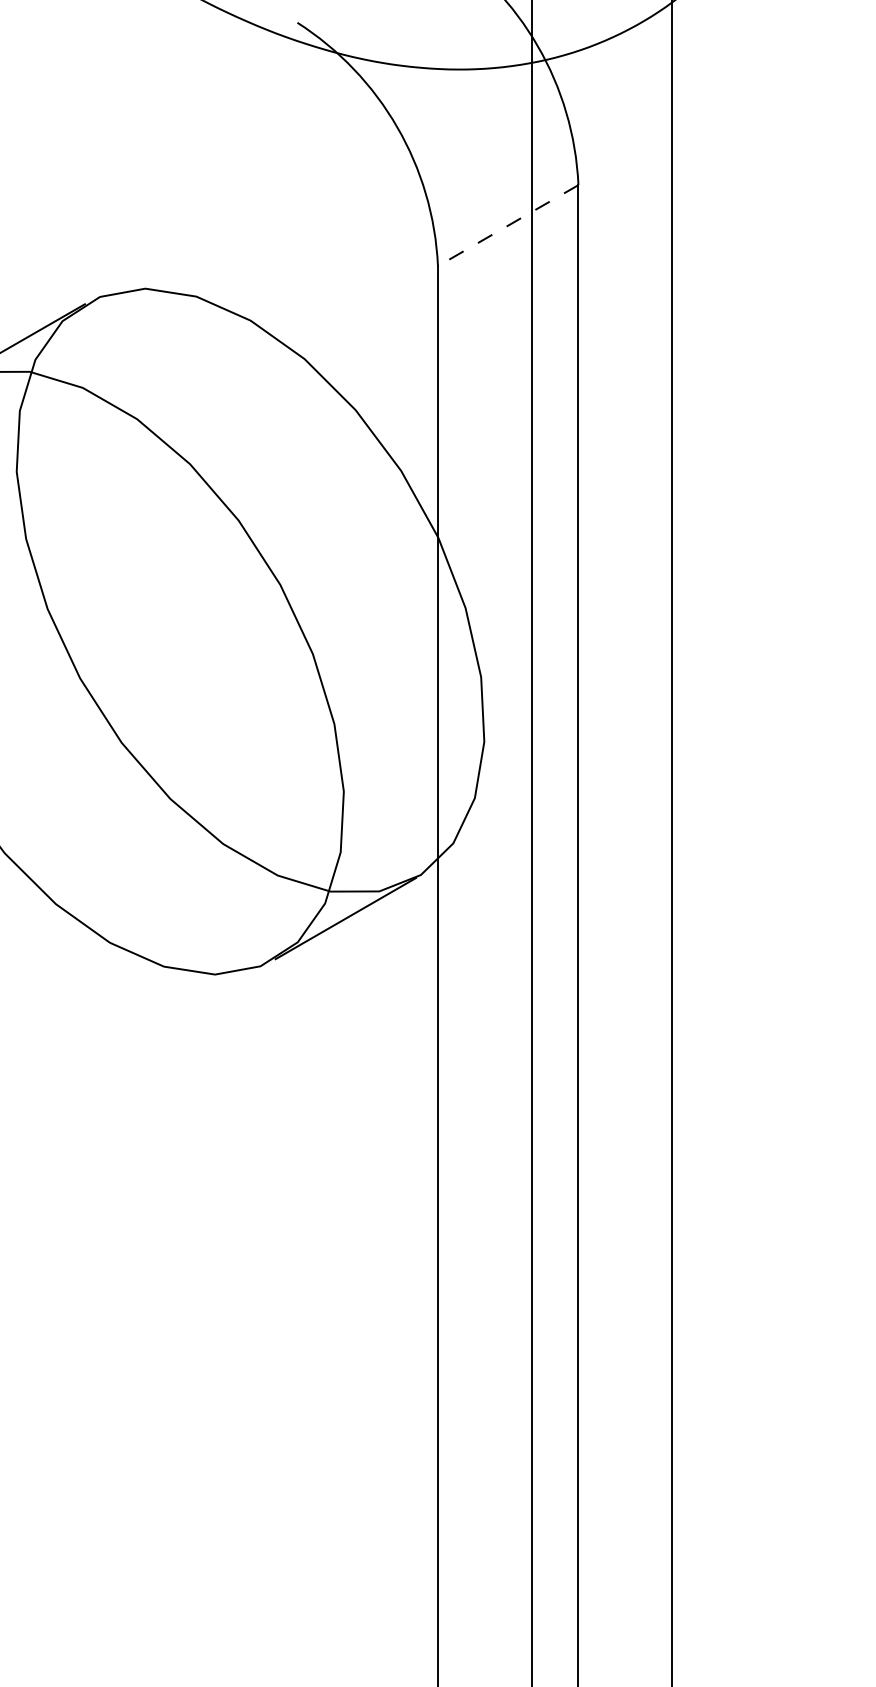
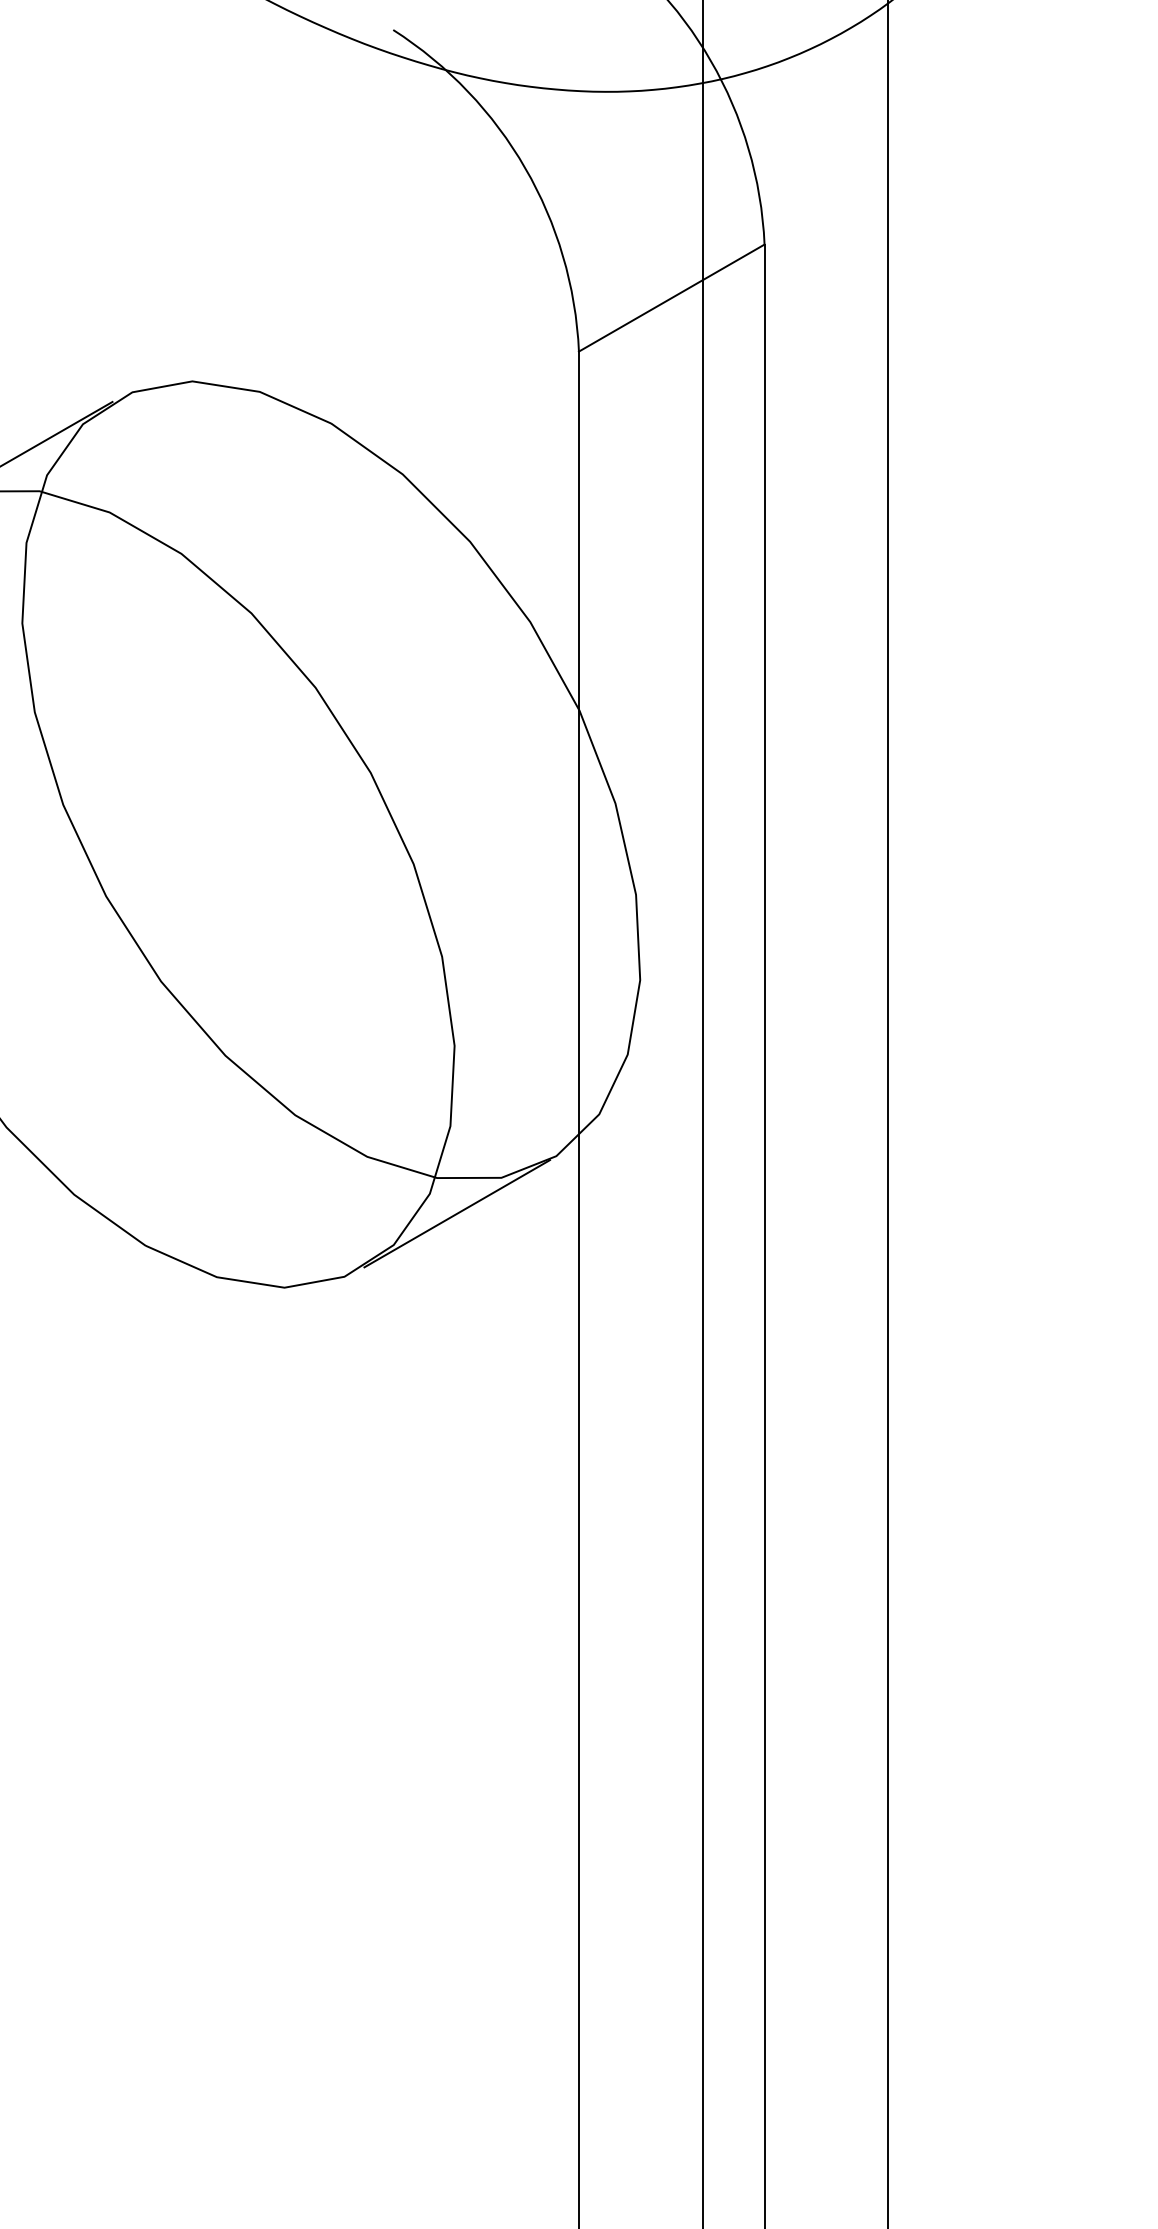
line: (508, 225) -> (671, 298), dashed -> solid

